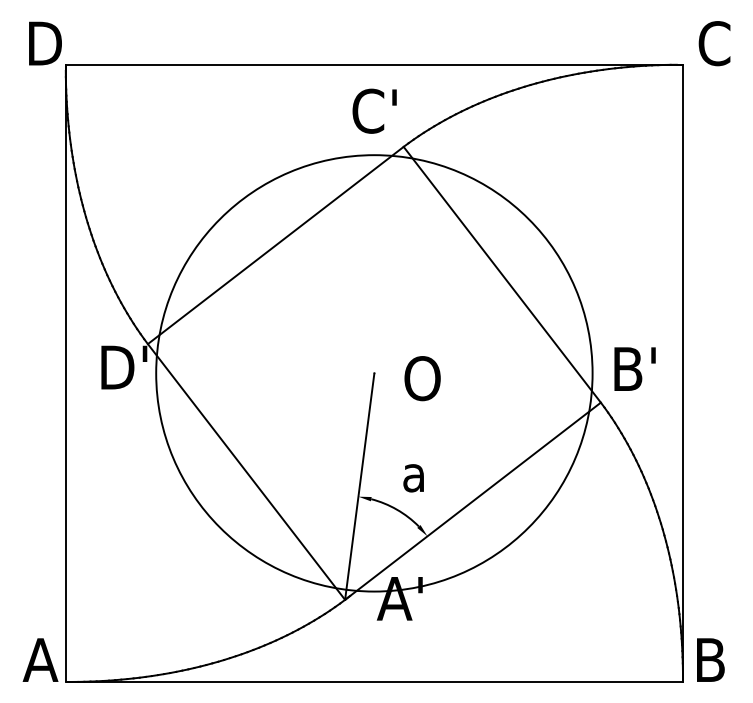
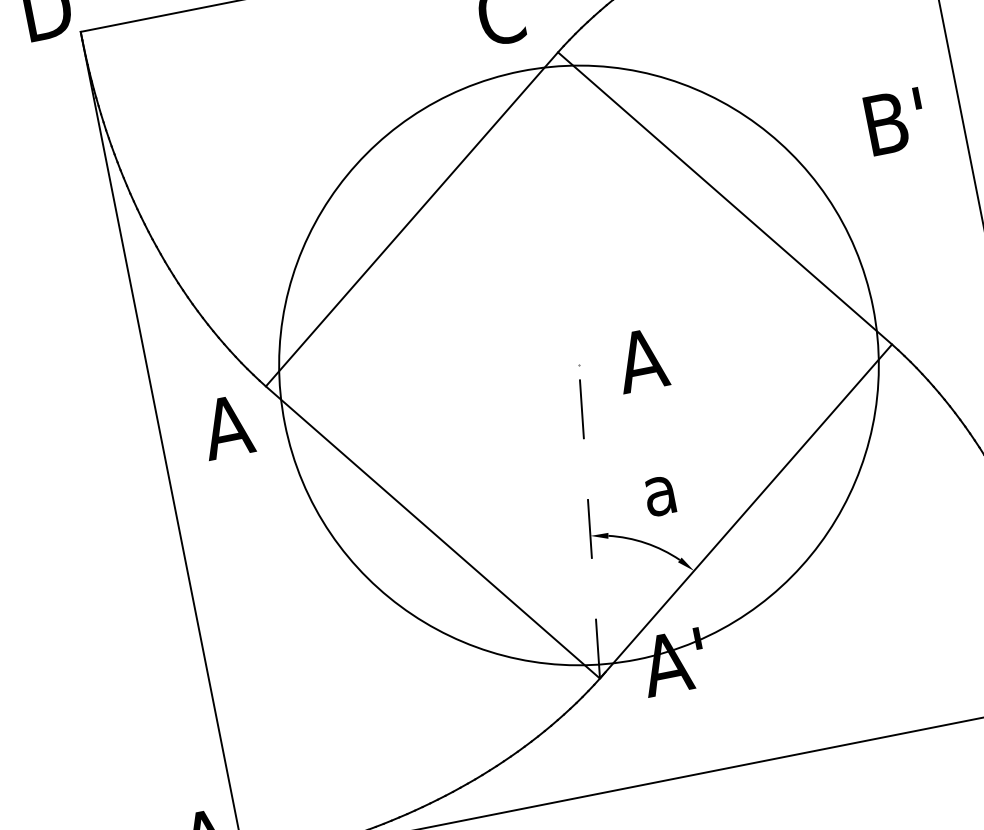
text: (121, 367) -> (236, 425), D' -> A
text: (634, 368) -> (894, 120), moved
text: (421, 378) -> (643, 359), O -> A
line: (359, 486) -> (589, 521), solid -> dashed

